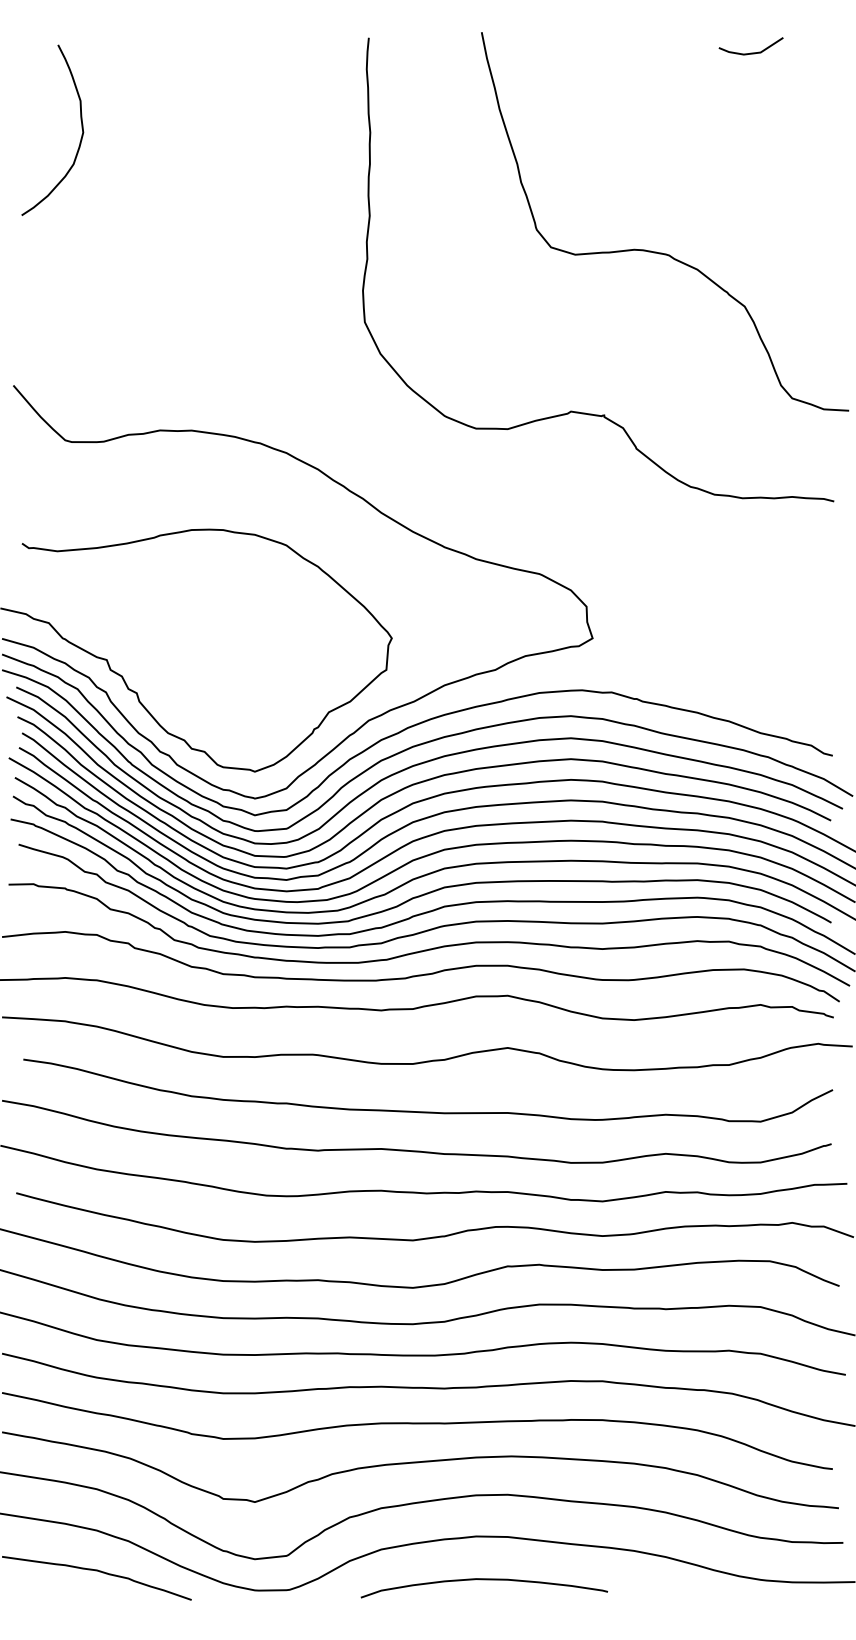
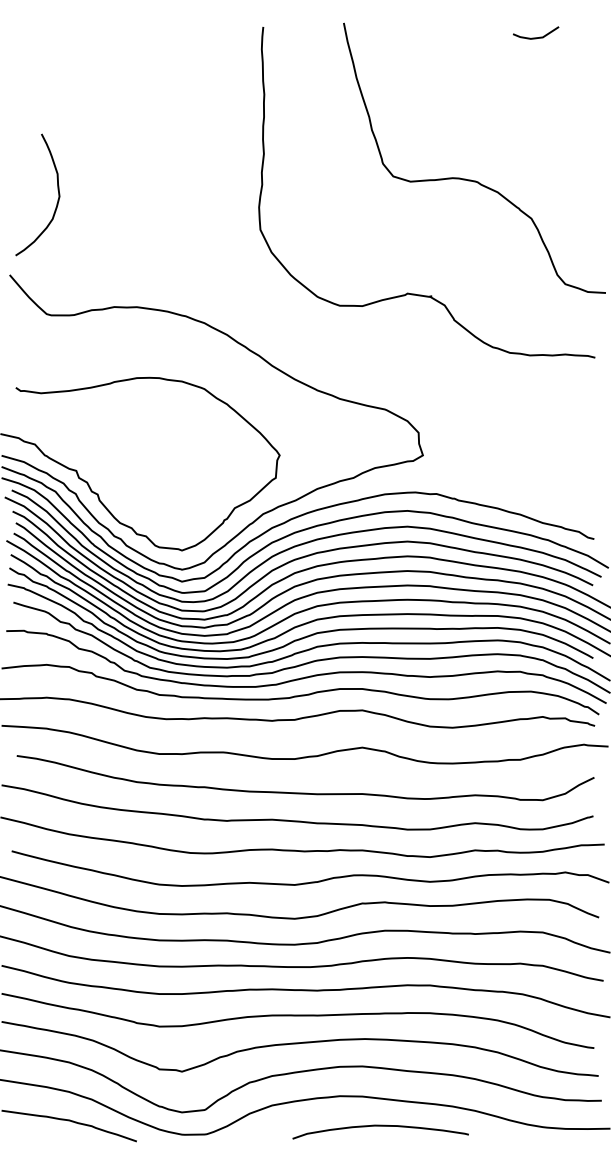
curve: (80, 124) -> (57, 190), moved
curve: (484, 1580) -> (380, 1126), moved

